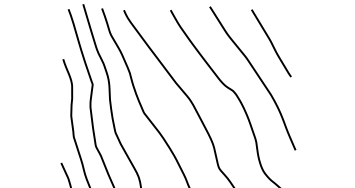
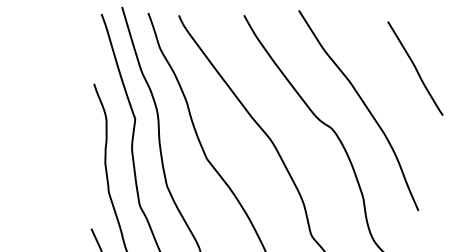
line: (271, 43) -> (415, 68), moved

